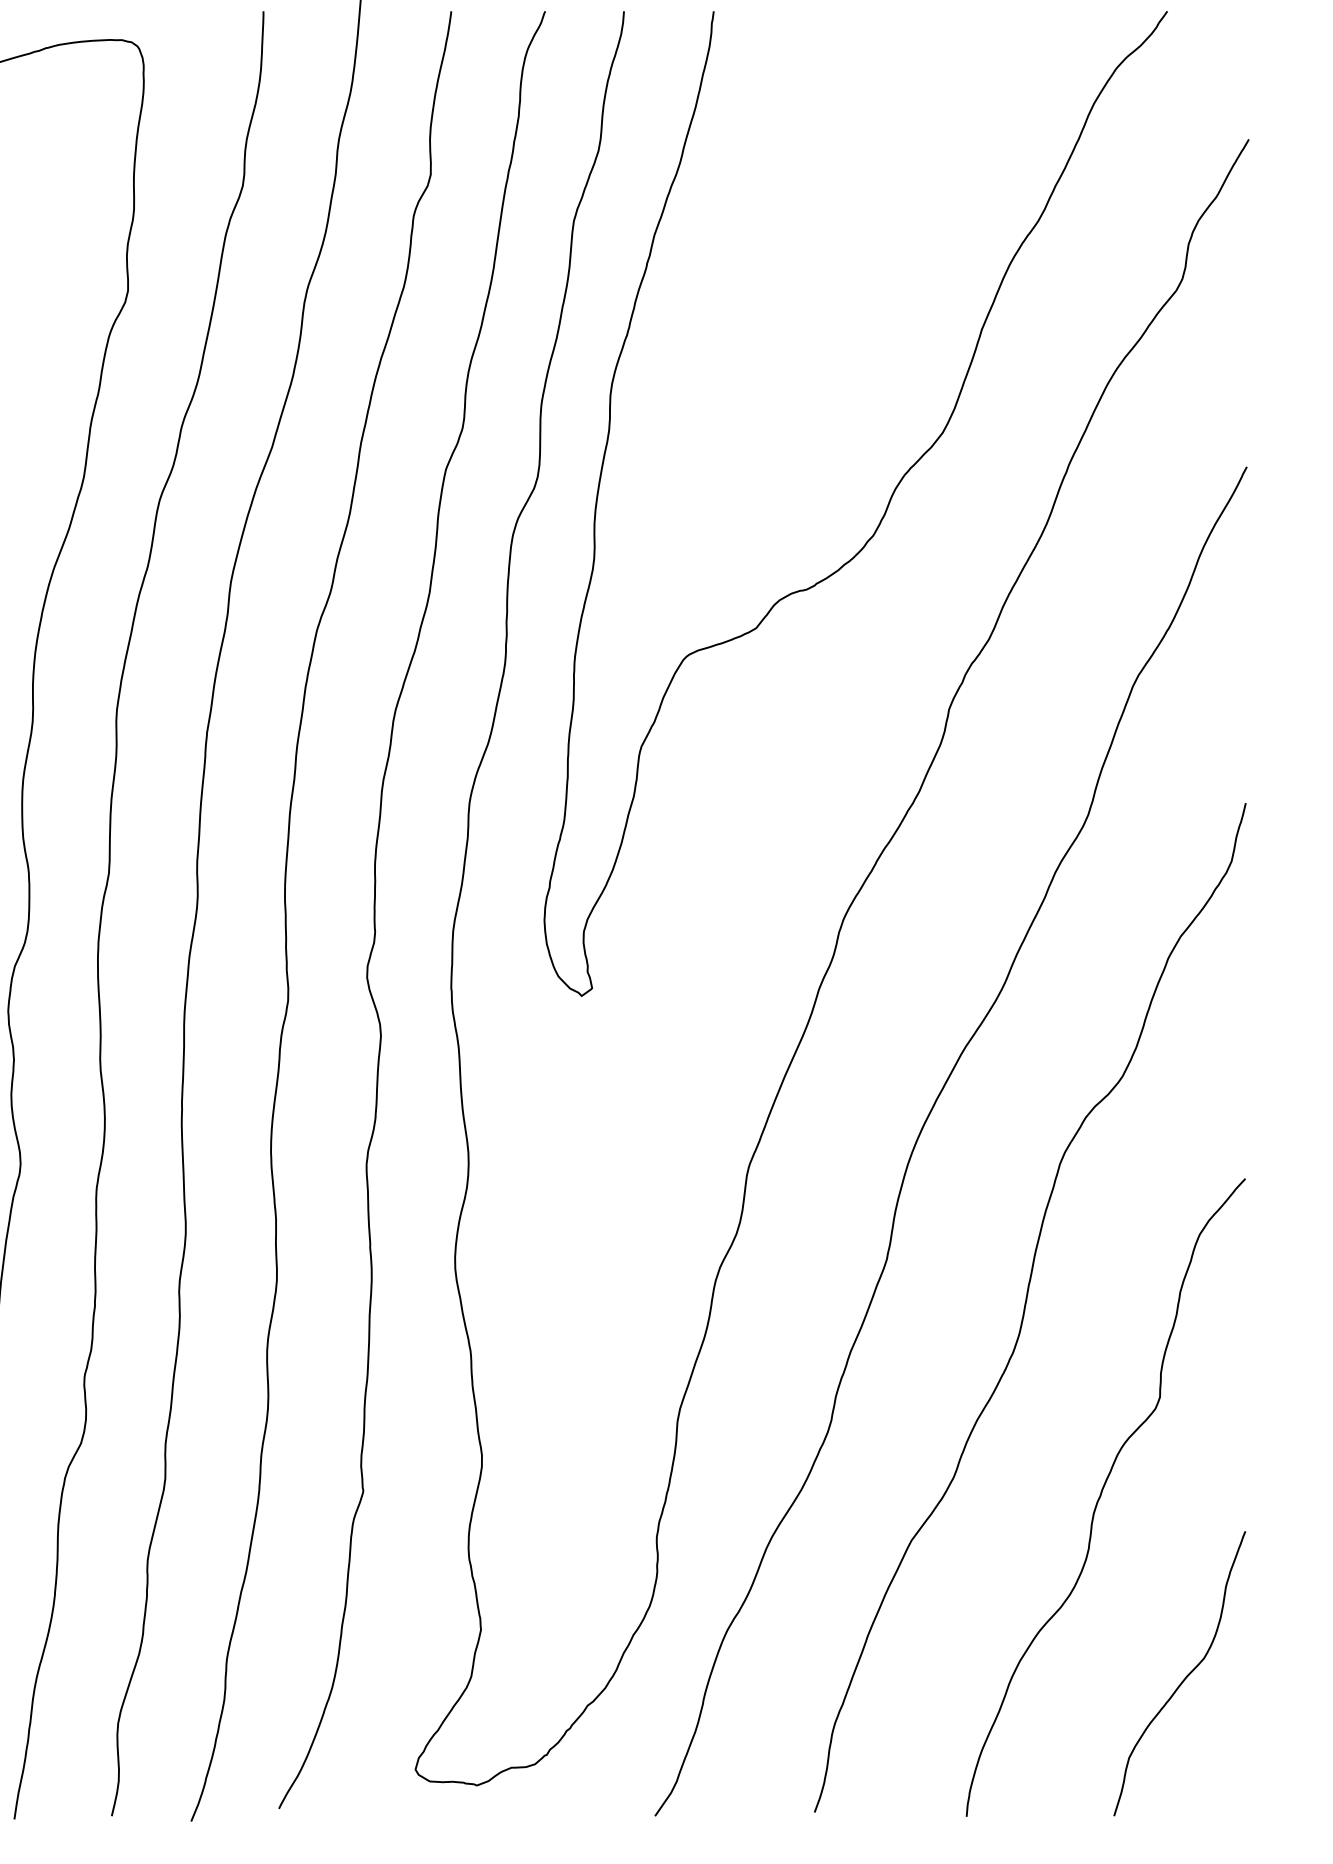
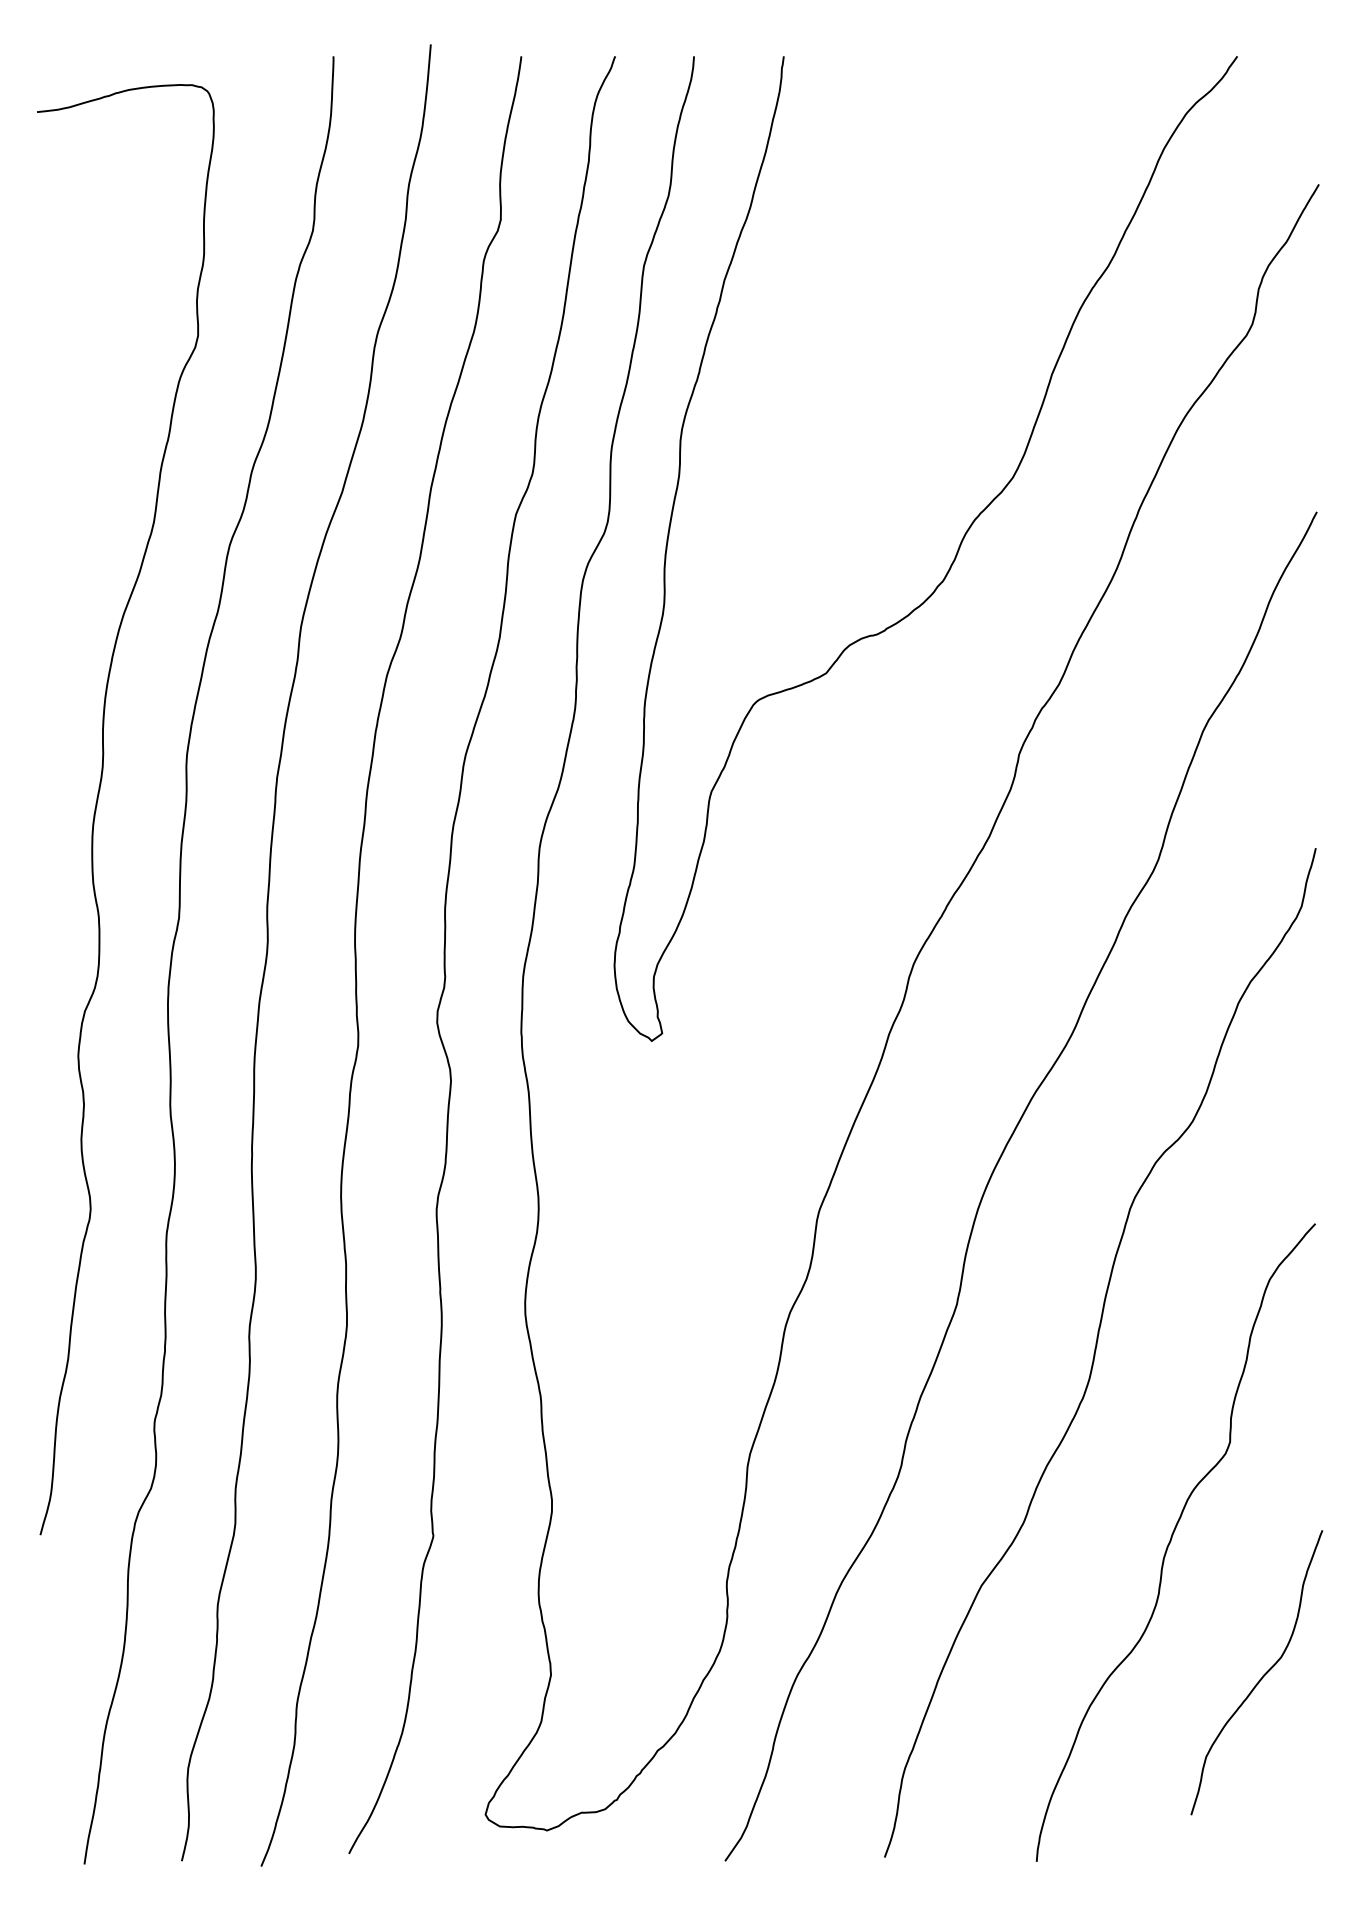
curve: (1185, 1676) -> (1262, 1675), moved

